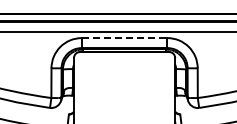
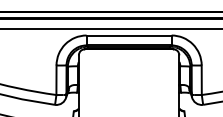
line: (124, 38) -> (129, 35), dashed -> solid

